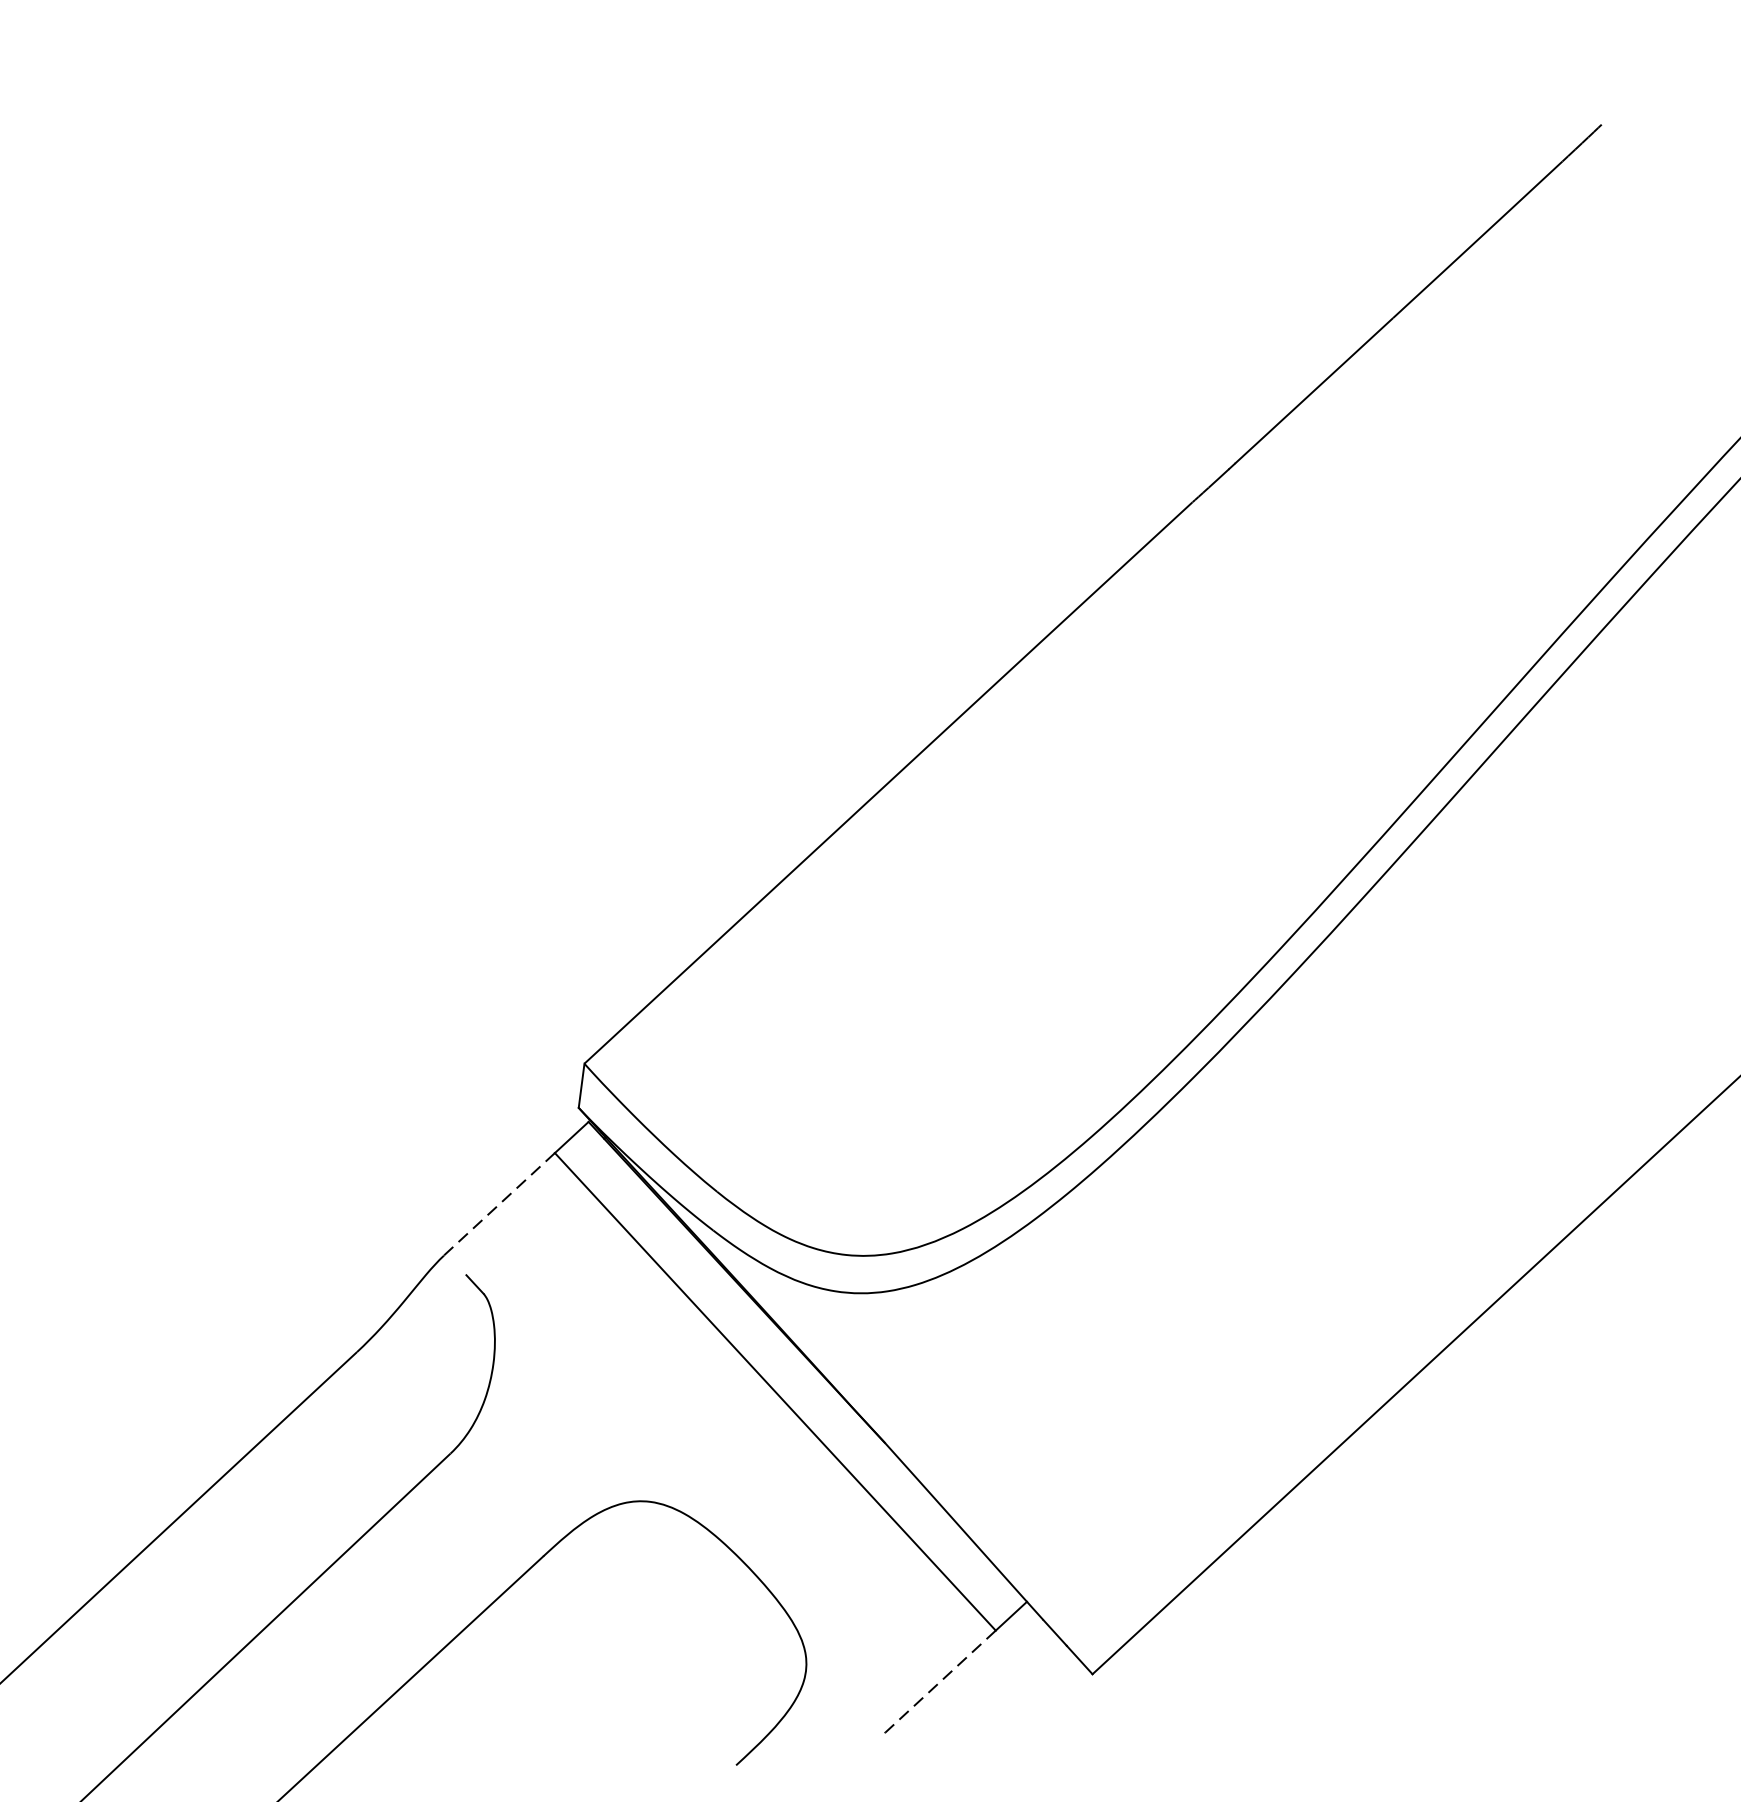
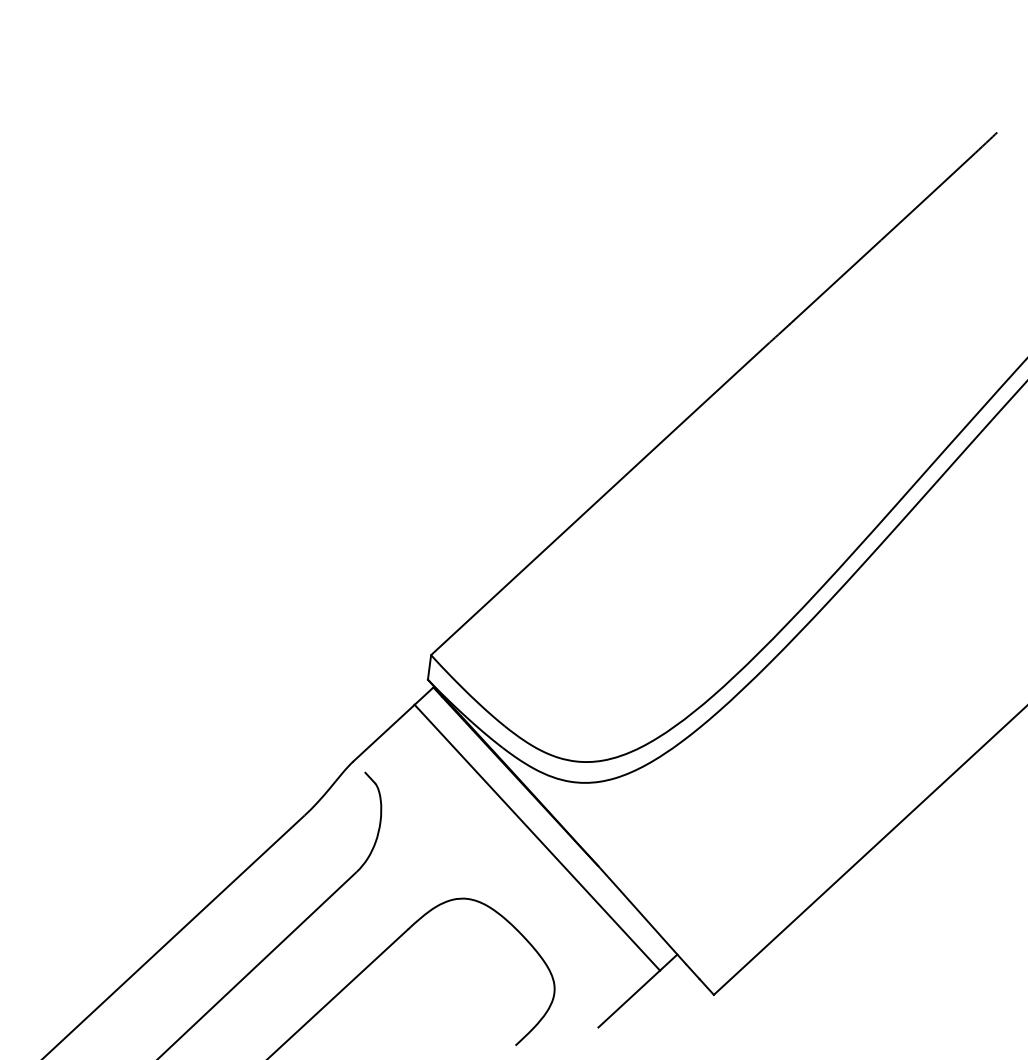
line: (498, 1204) -> (383, 733), dashed -> solid
line: (940, 1682) -> (629, 999), dashed -> solid

